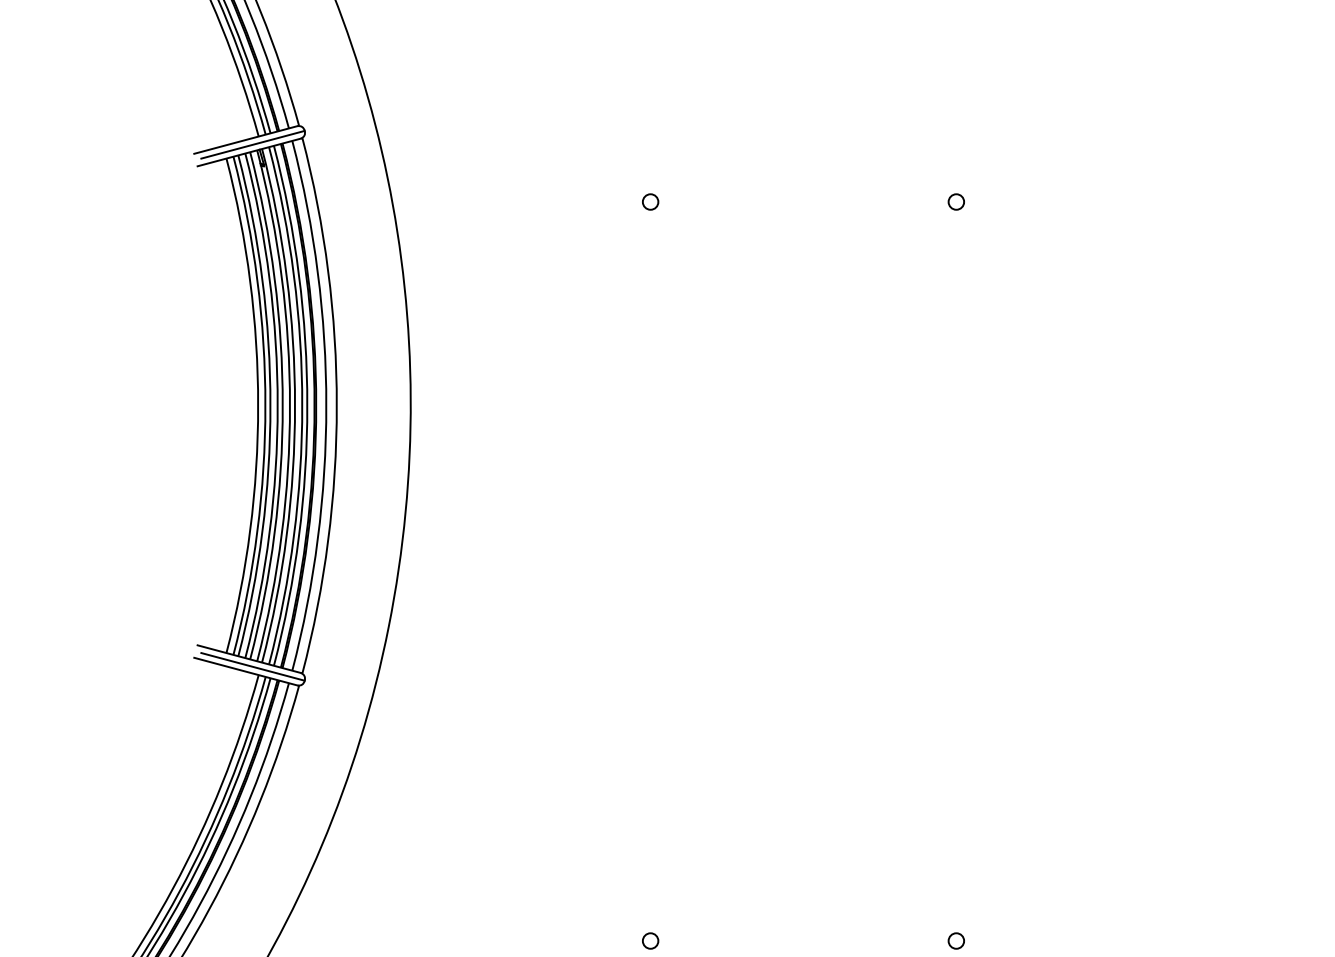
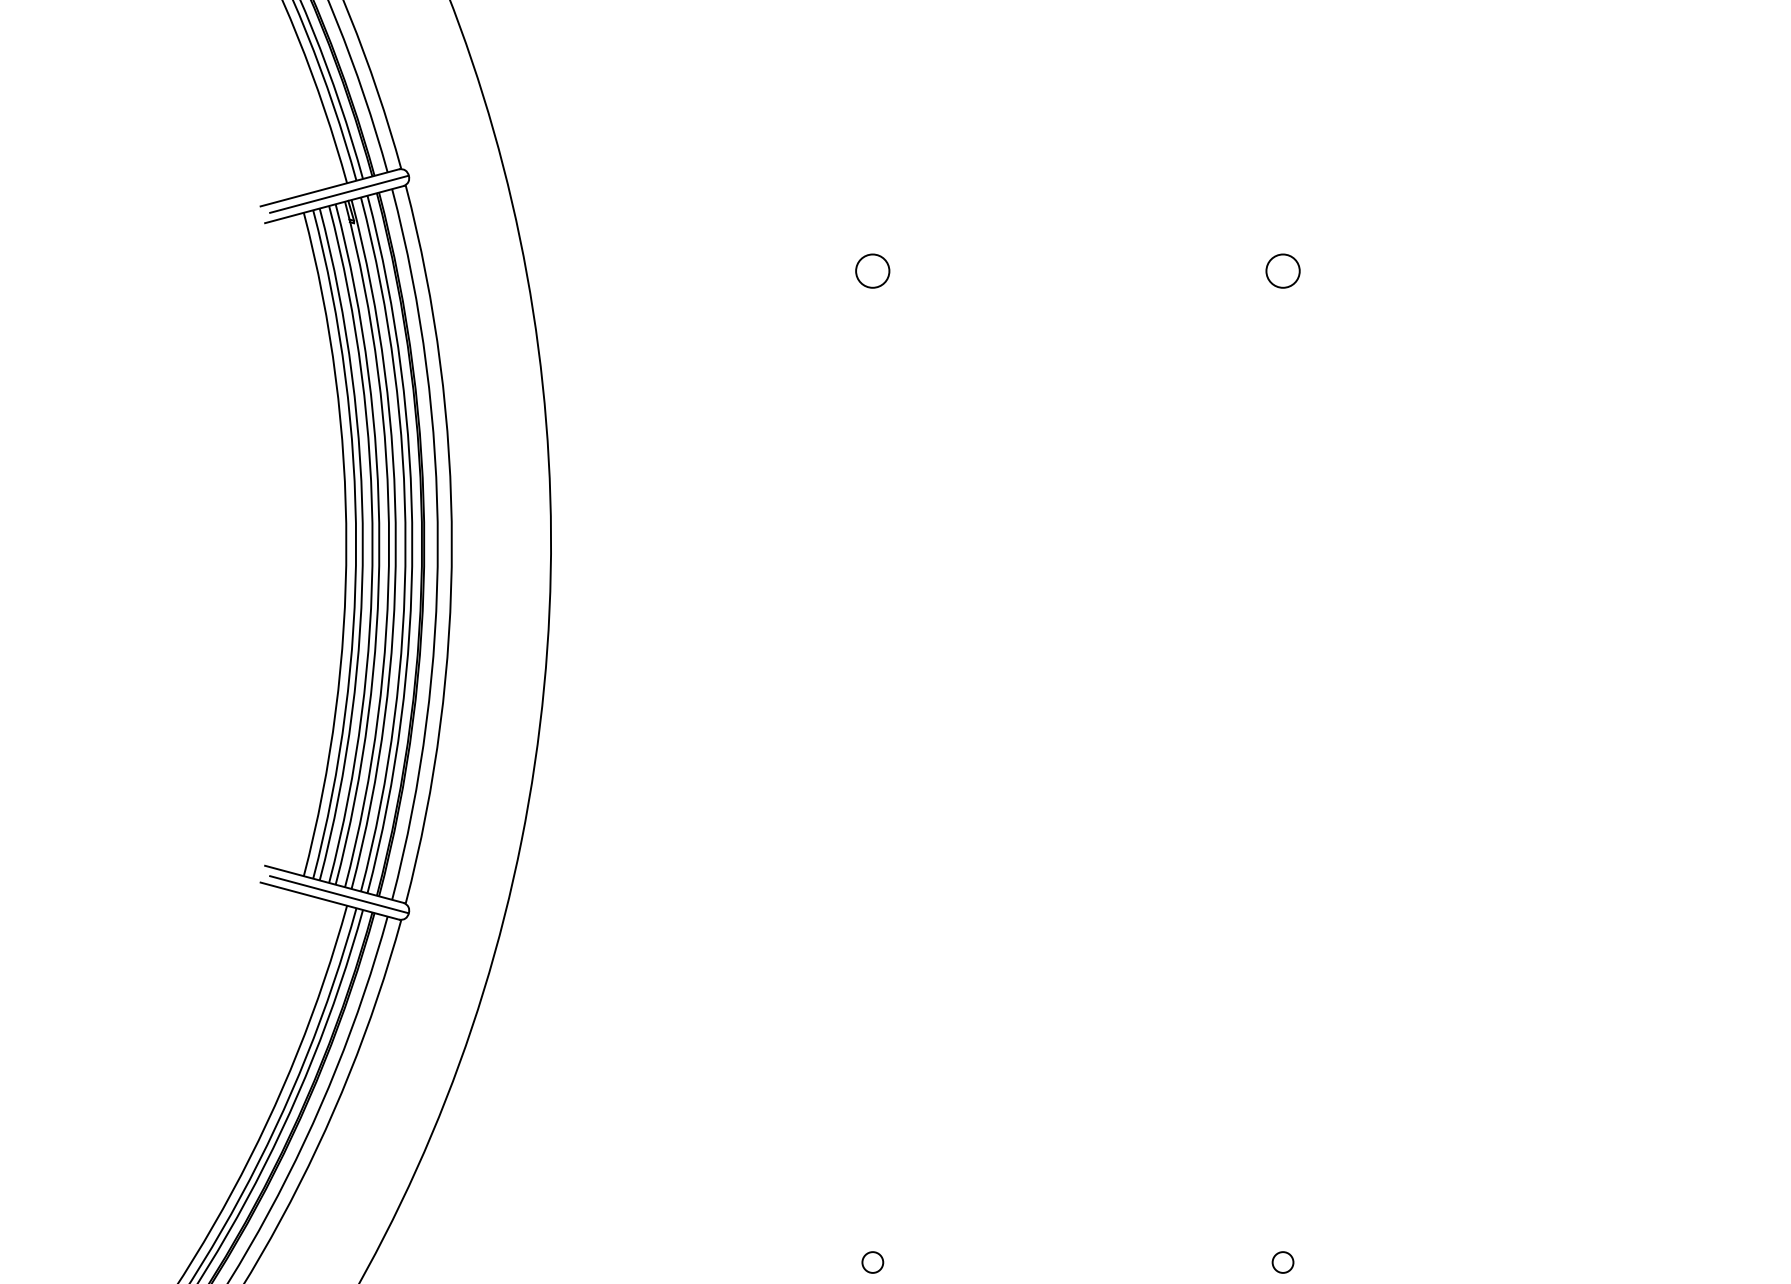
circle: (650, 201) -> (872, 270), size x1.6
circle: (955, 201) -> (1282, 270), size x1.6

